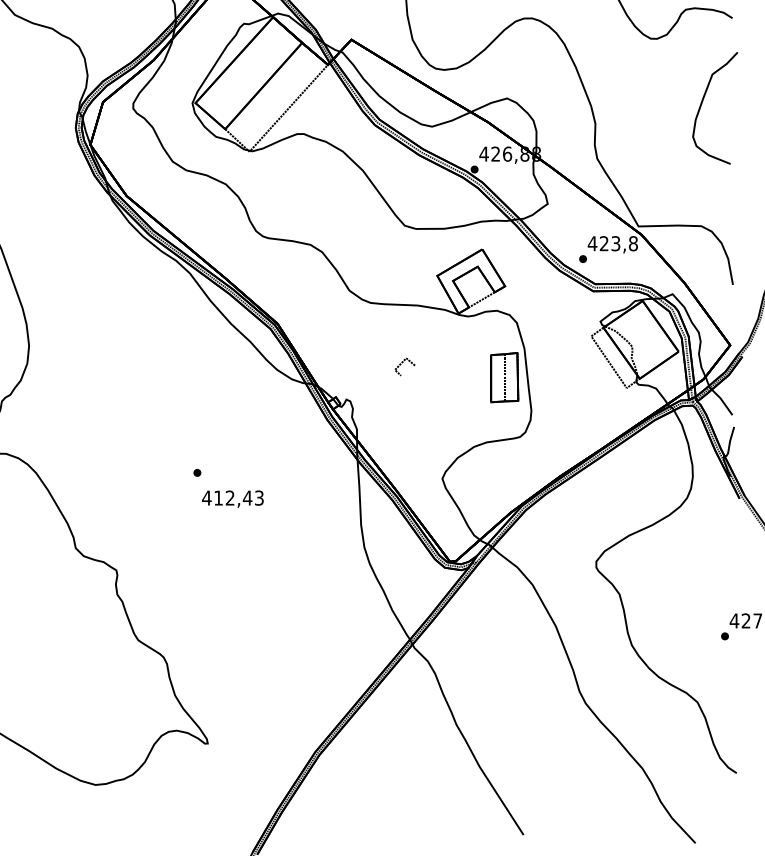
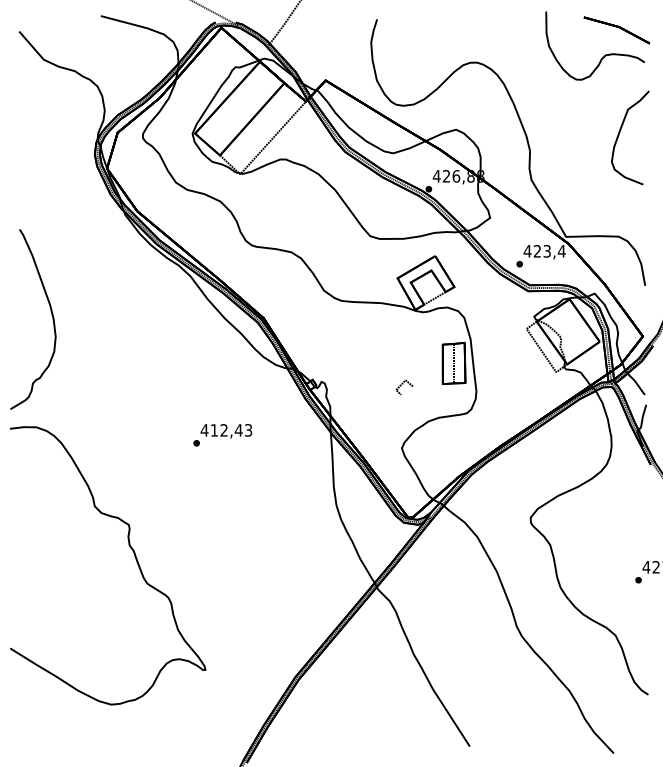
text: (633, 243) -> (561, 251), 423,8 -> 423,4
line: (401, 365) -> (401, 386), moved
text: (233, 499) -> (226, 431), moved

